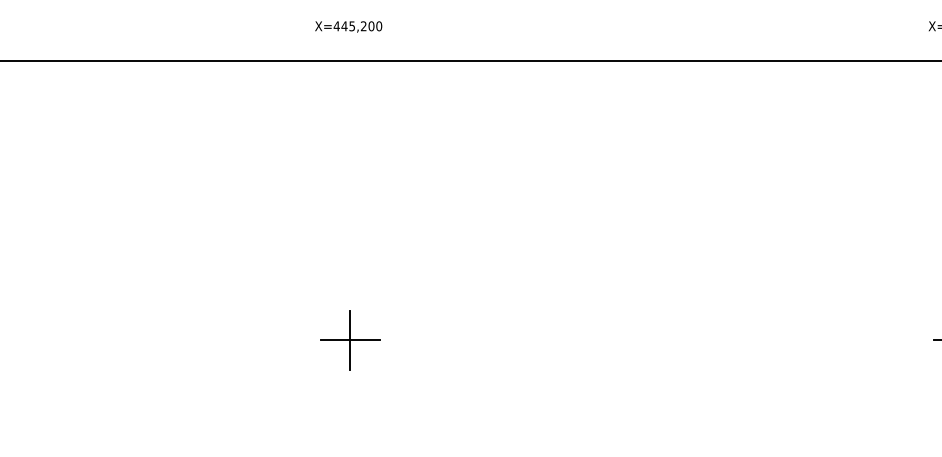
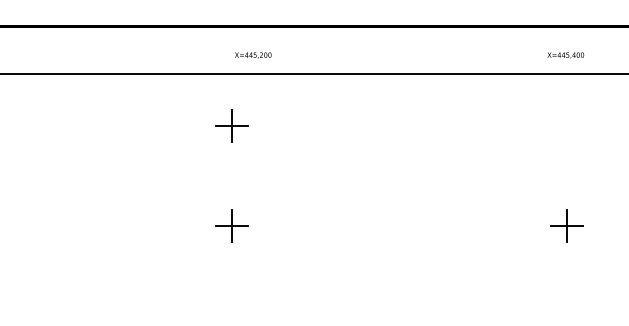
text: (349, 26) -> (253, 55), moved
part: (349, 155) -> (231, 125), added

